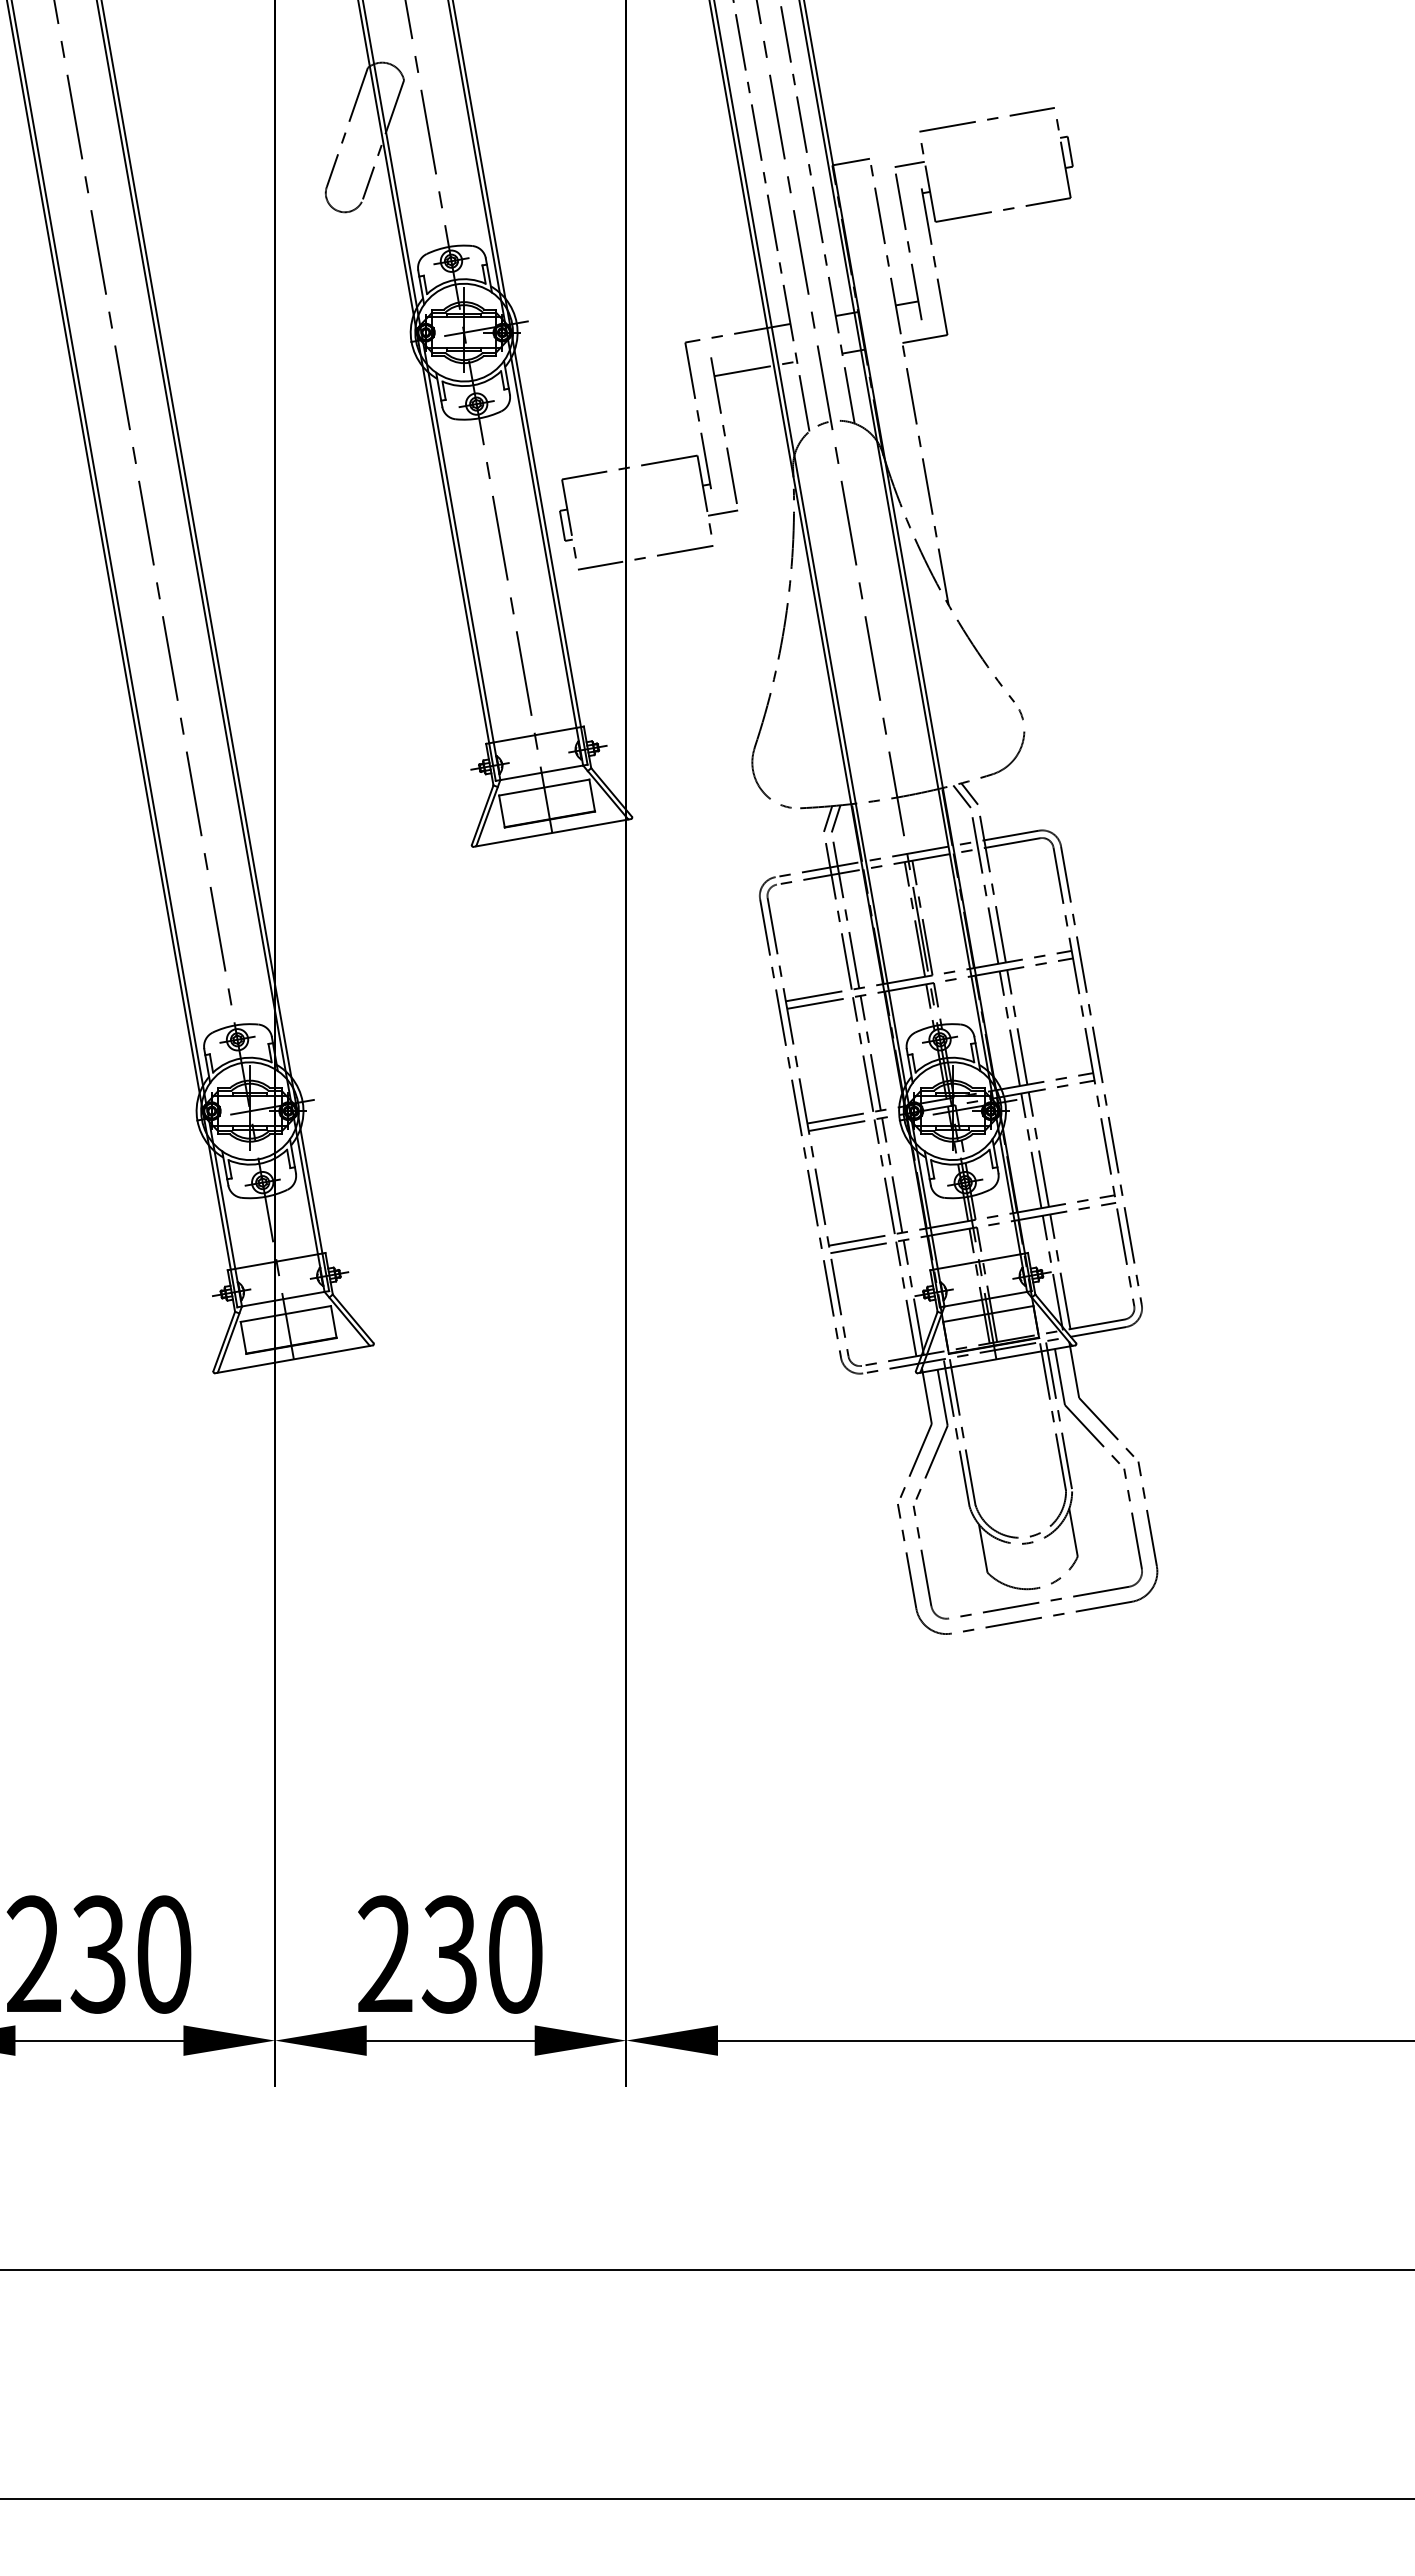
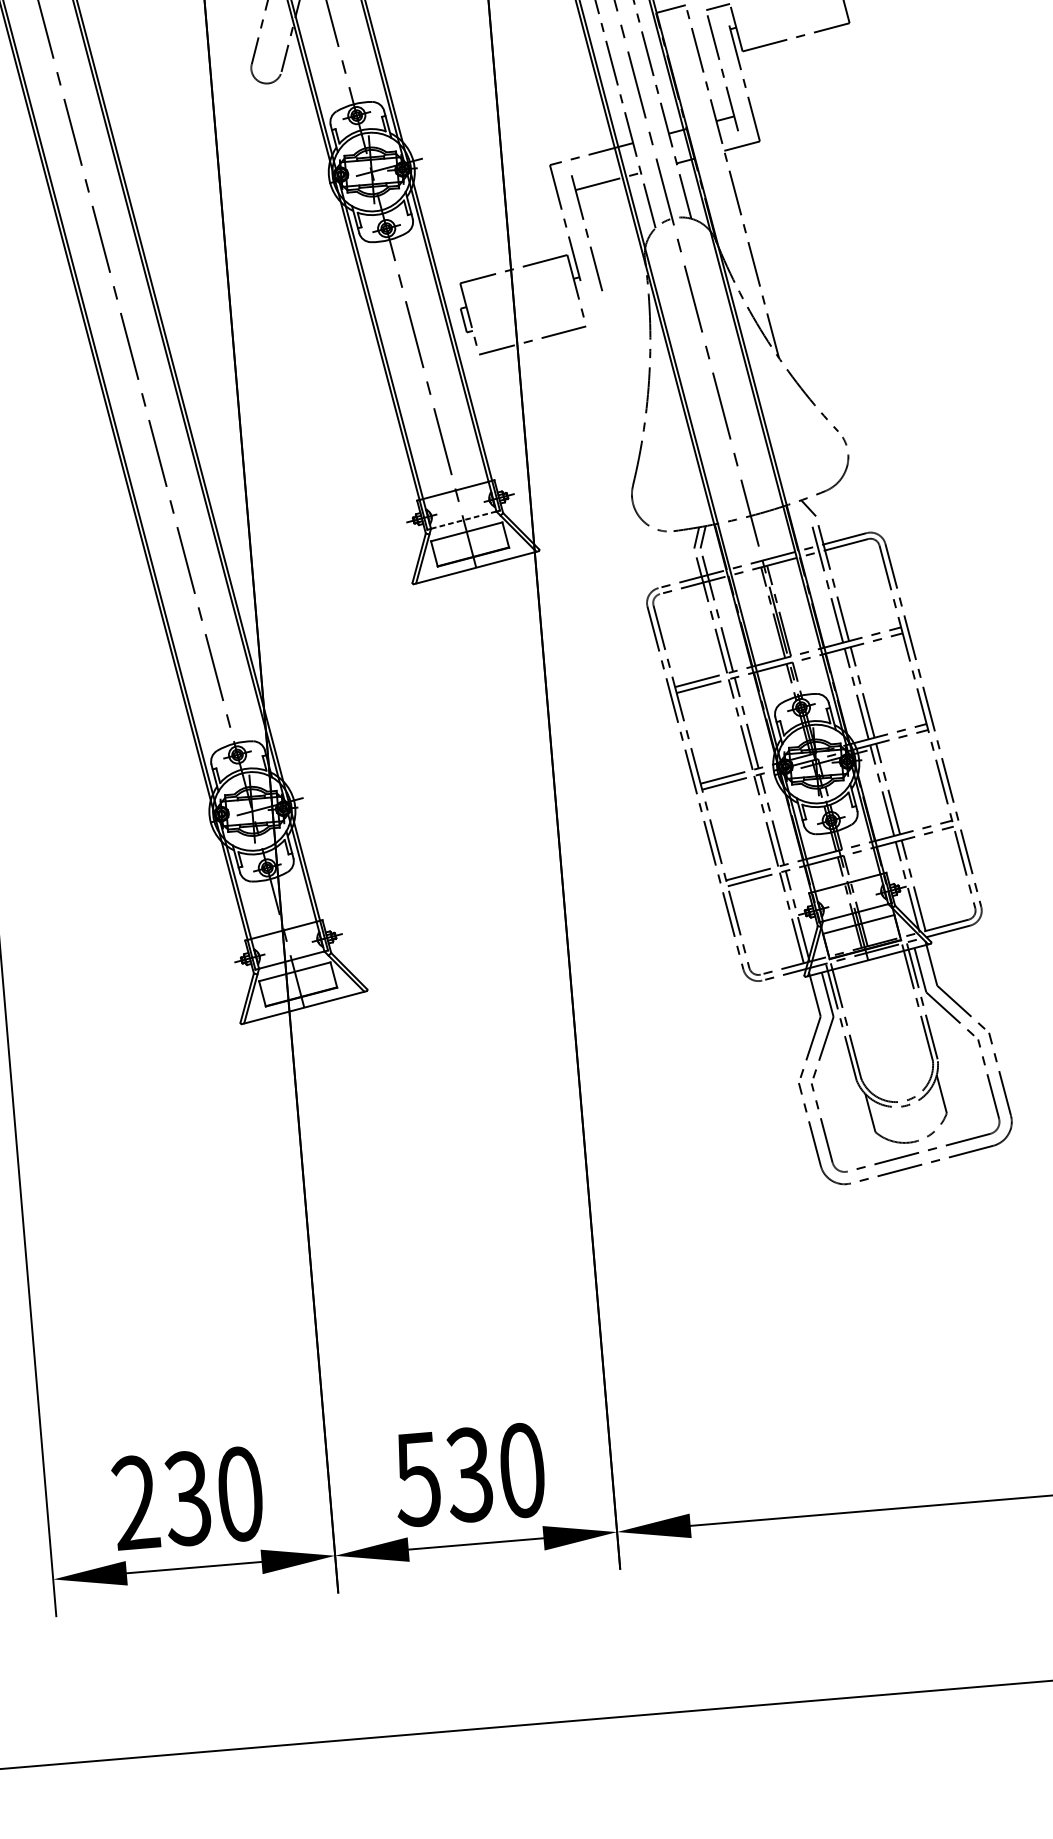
line: (723, 512) -> (592, 298), removed
line: (542, 772) -> (464, 519), solid -> dashed
line: (961, 796) -> (802, 510), removed
text: (384, 1954) -> (417, 1479), 230 -> 530

